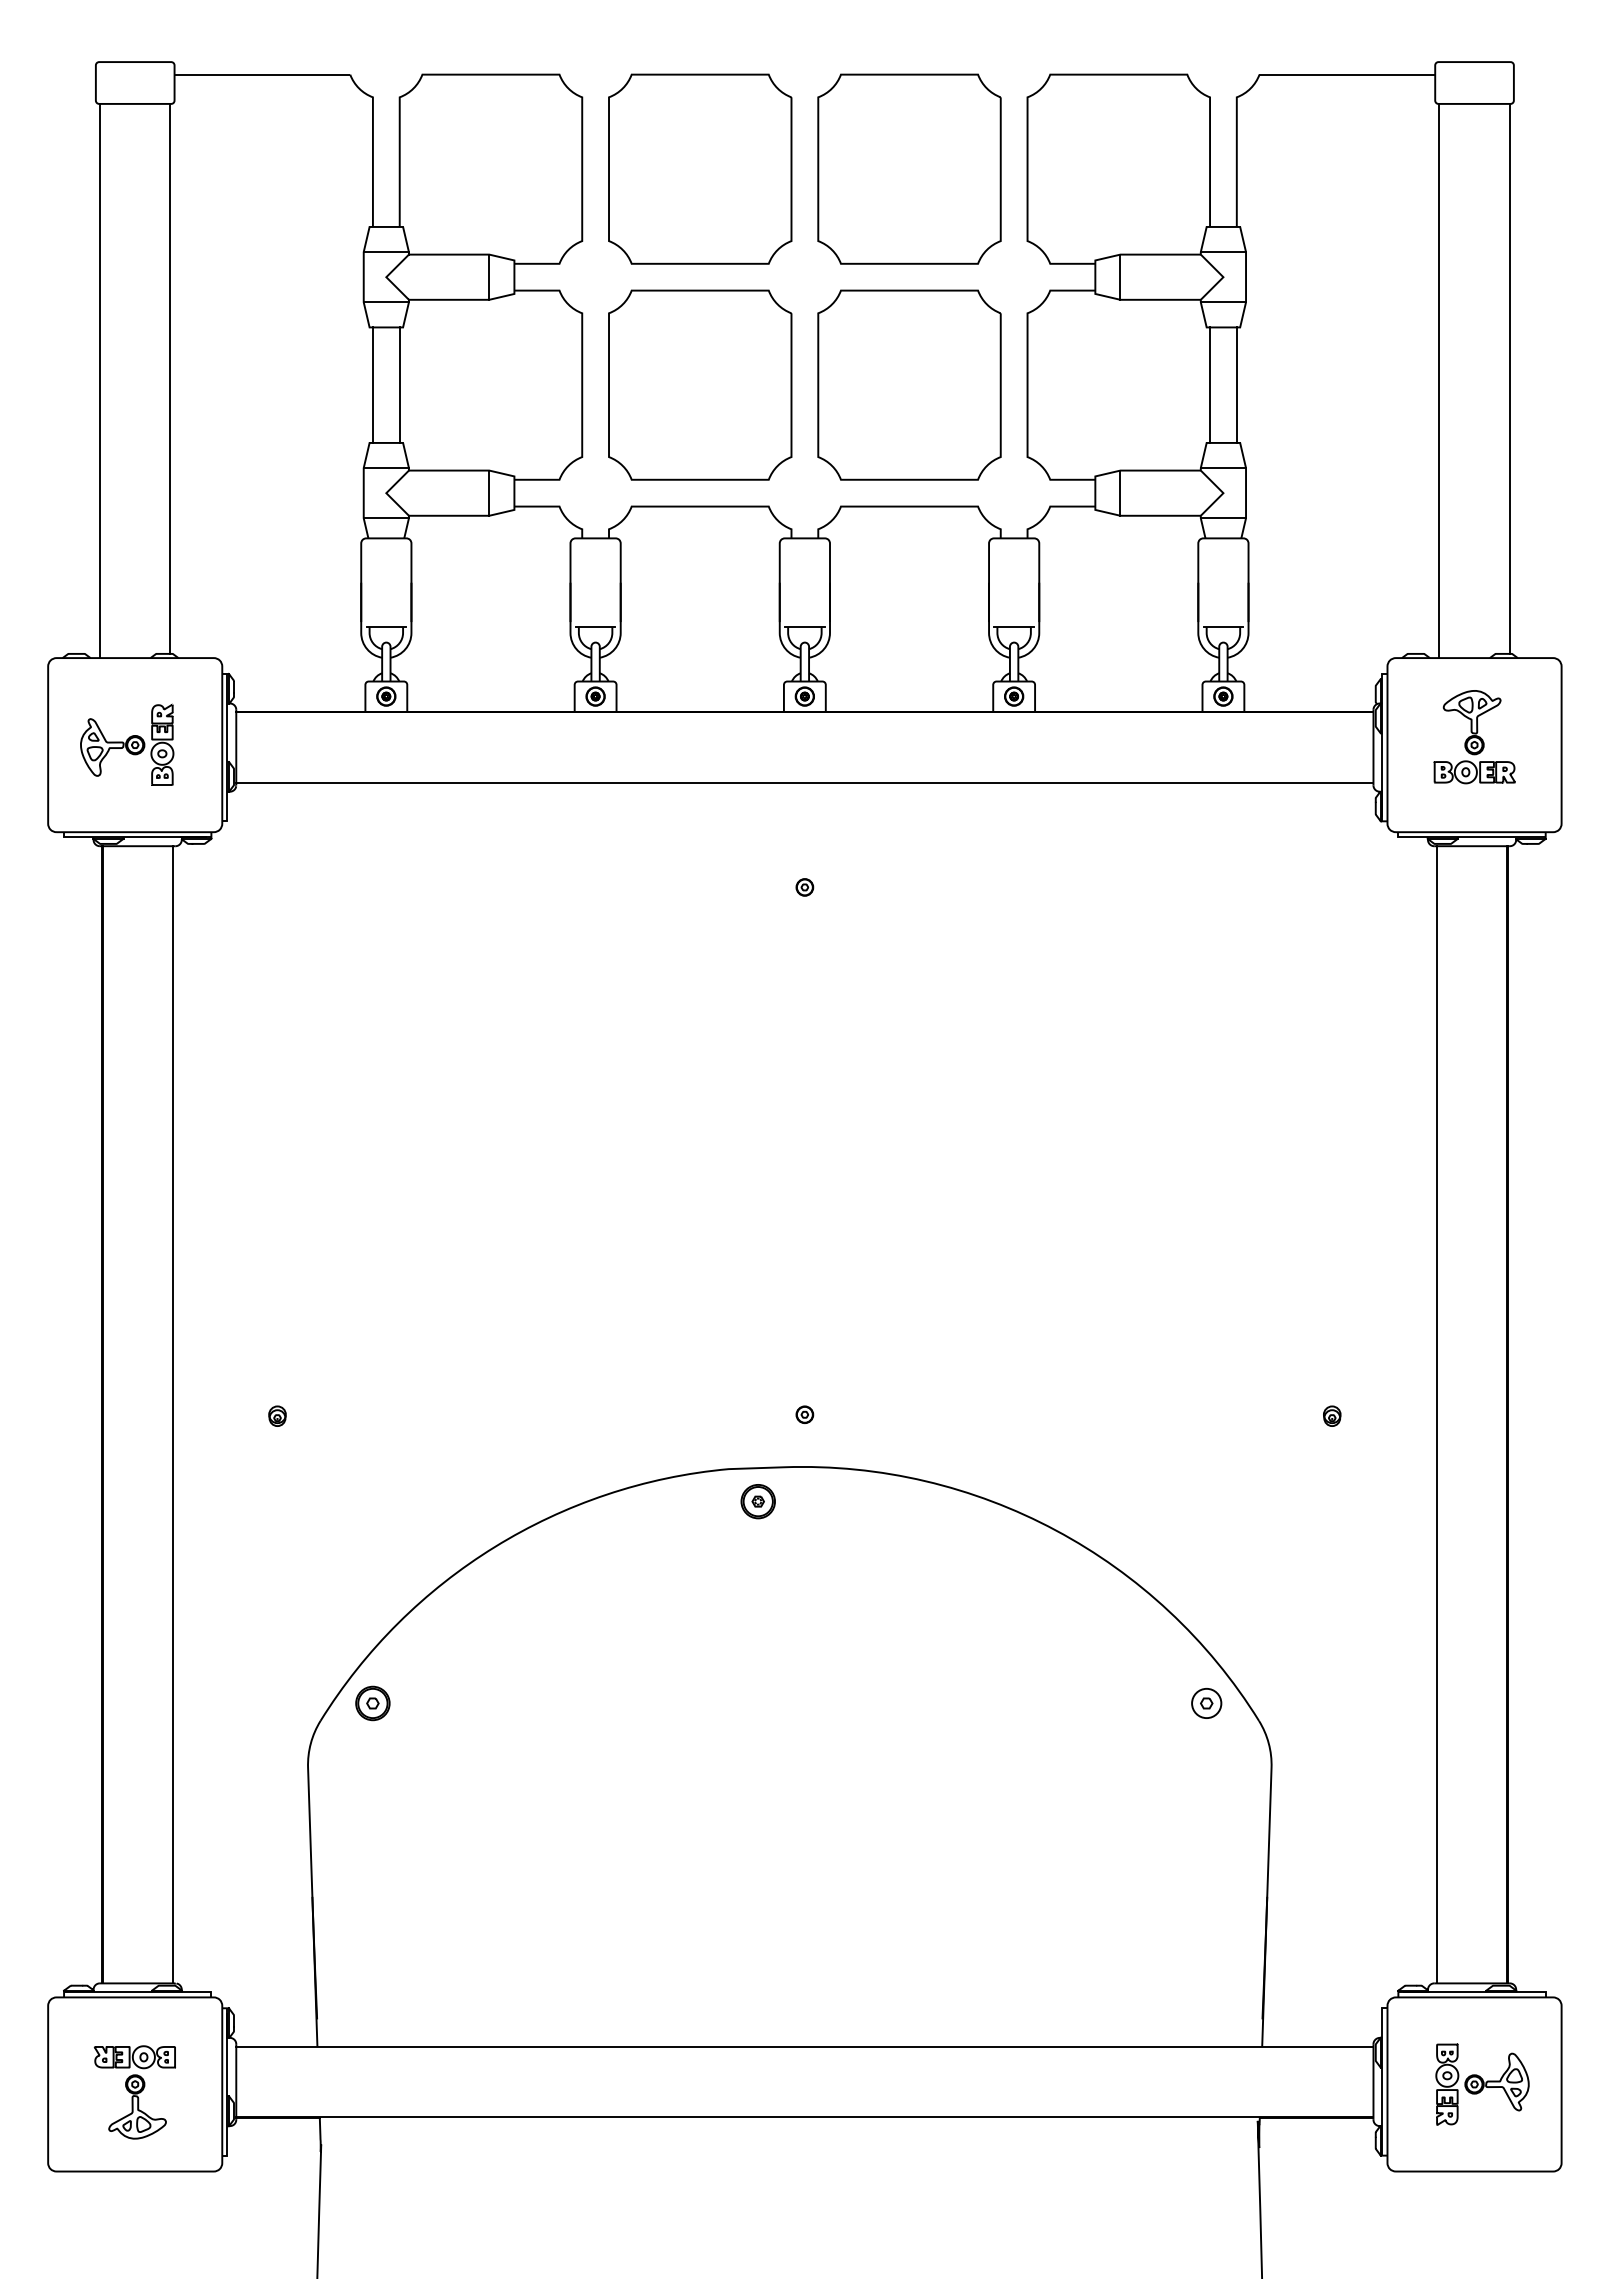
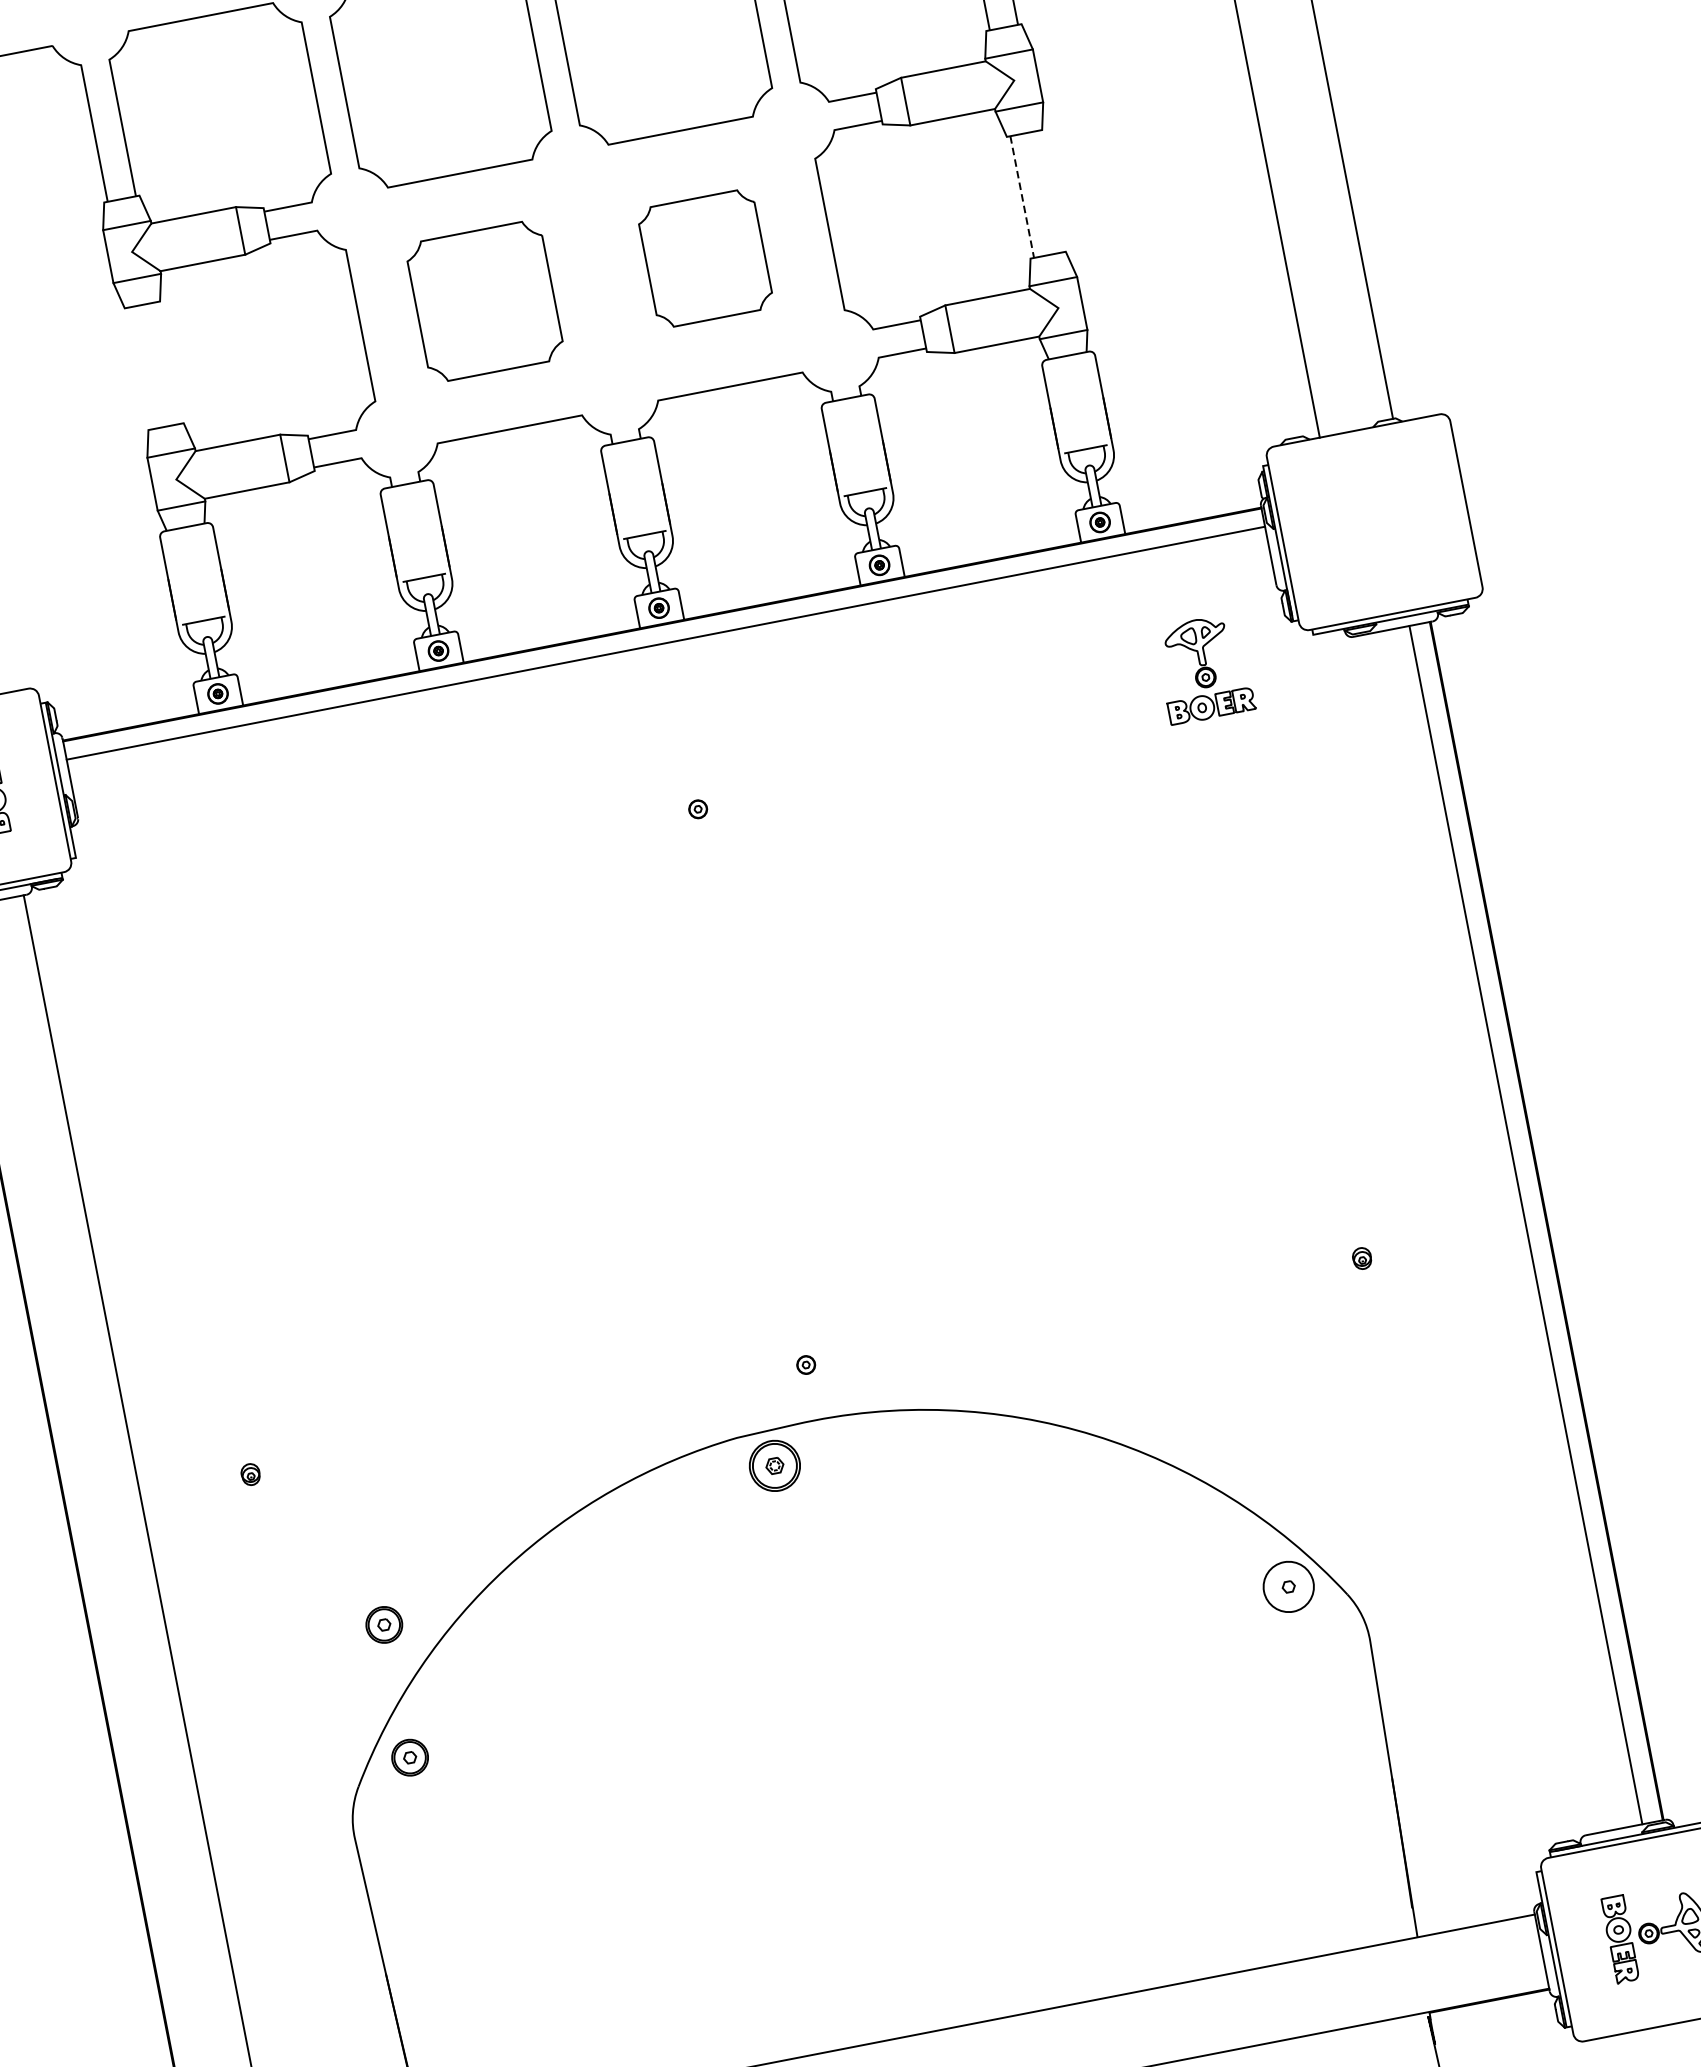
line: (372, 384) -> (139, 367), removed
line: (399, 384) -> (167, 362), removed
part: (700, 384) -> (485, 300), size x0.7
part: (909, 384) -> (705, 257), size x0.6
line: (1236, 384) -> (1049, 190), removed
line: (1210, 385) -> (1022, 197), solid -> dashed
part: (1474, 737) -> (1204, 669), moved
line: (804, 782) -> (665, 642), moved
line: (1436, 1414) -> (1525, 1224), moved
part: (757, 1501) -> (774, 1466), size x1.4
part: (372, 1577) -> (383, 1625), added
circle: (1206, 1703) -> (1288, 1586), size x1.6

